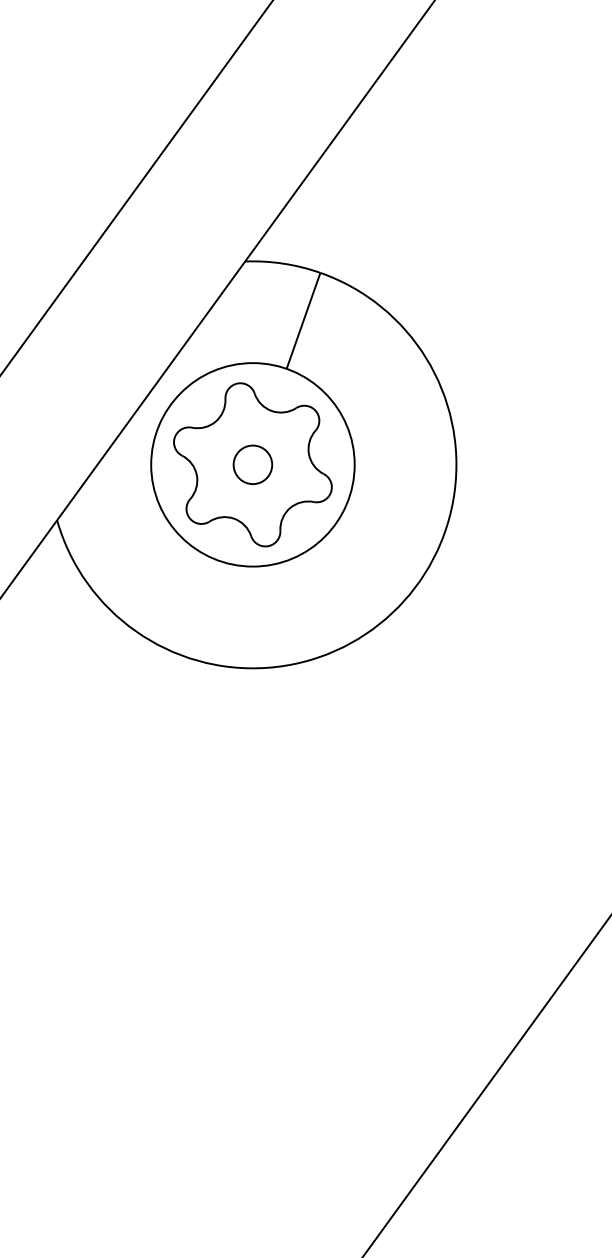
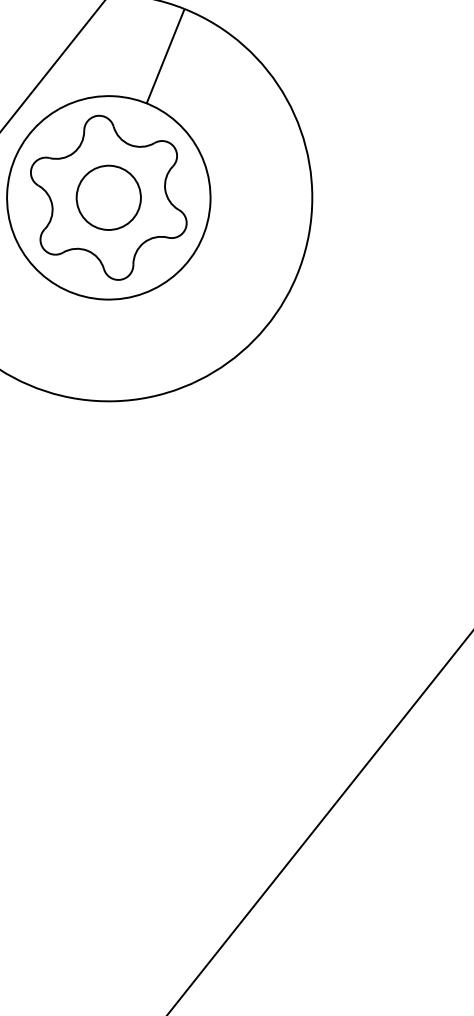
circle: (252, 464) -> (108, 197), size x1.67

